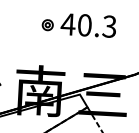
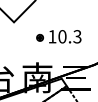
text: (68, 24) -> (52, 36), 40.3 -> 10.3

